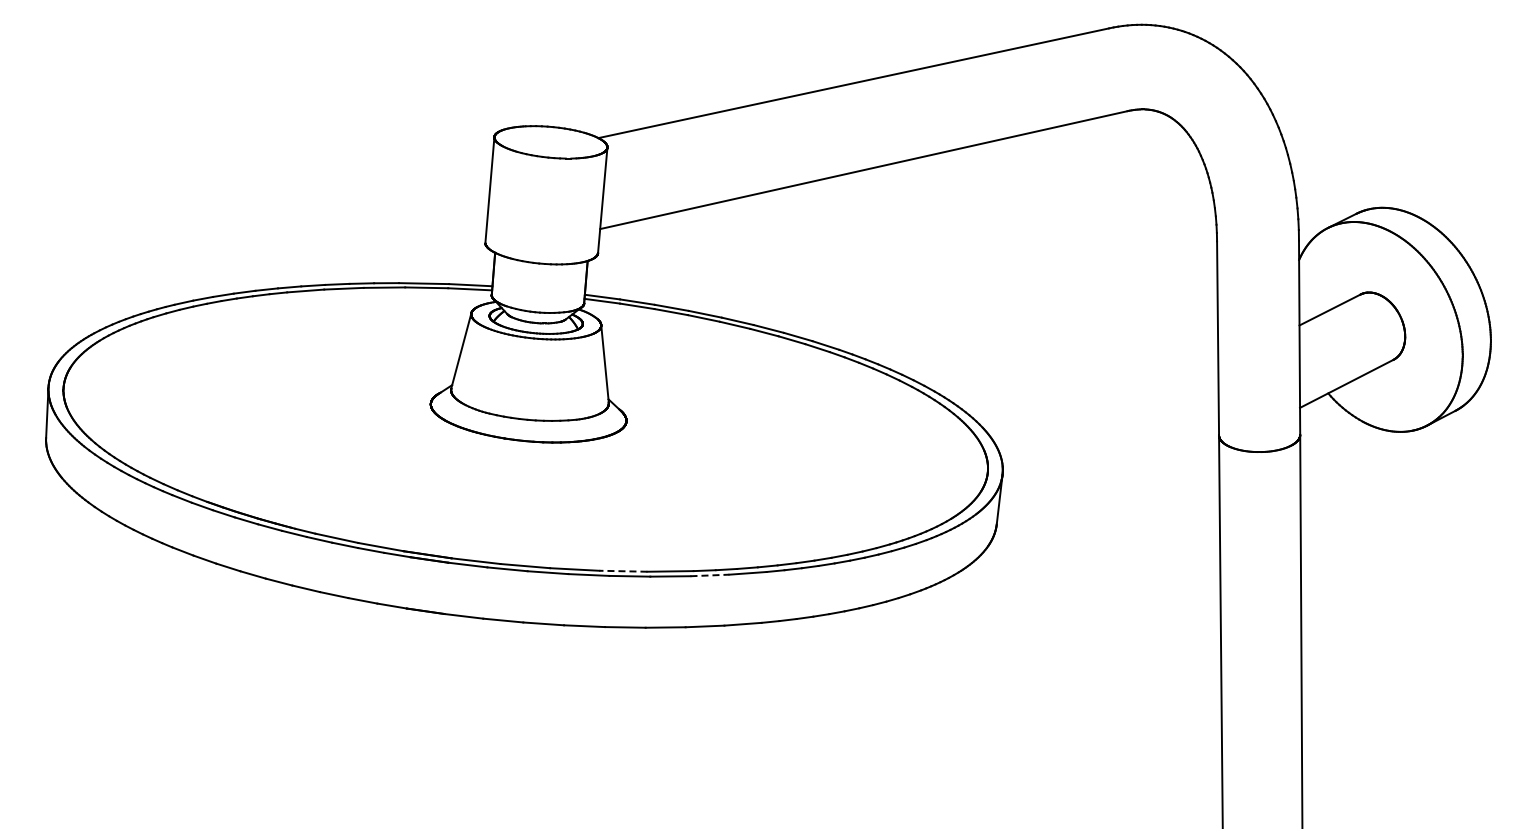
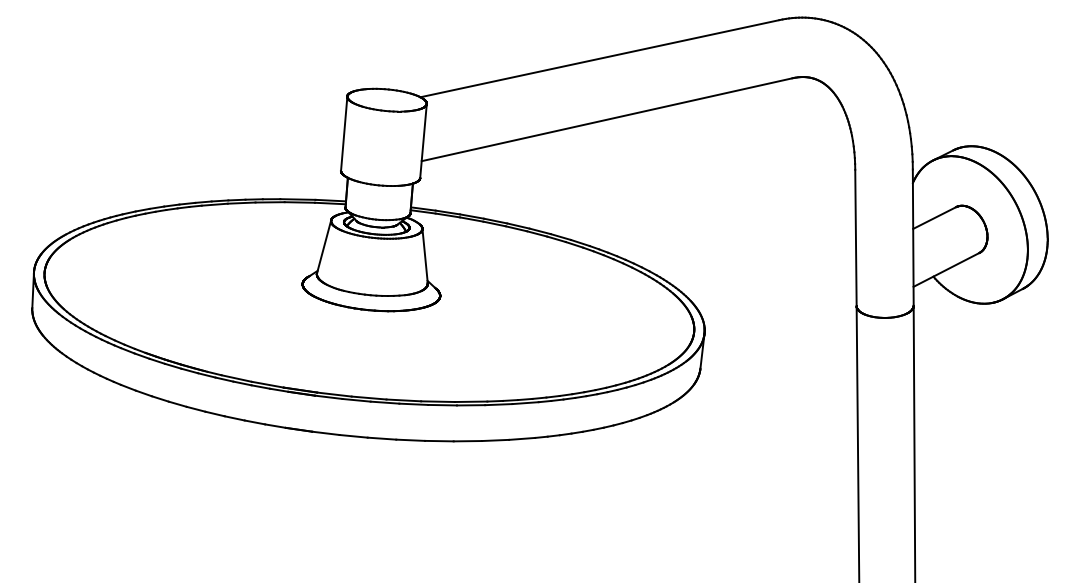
line: (622, 571) -> (437, 401), dashed -> solid
line: (710, 575) -> (499, 404), dashed -> solid

